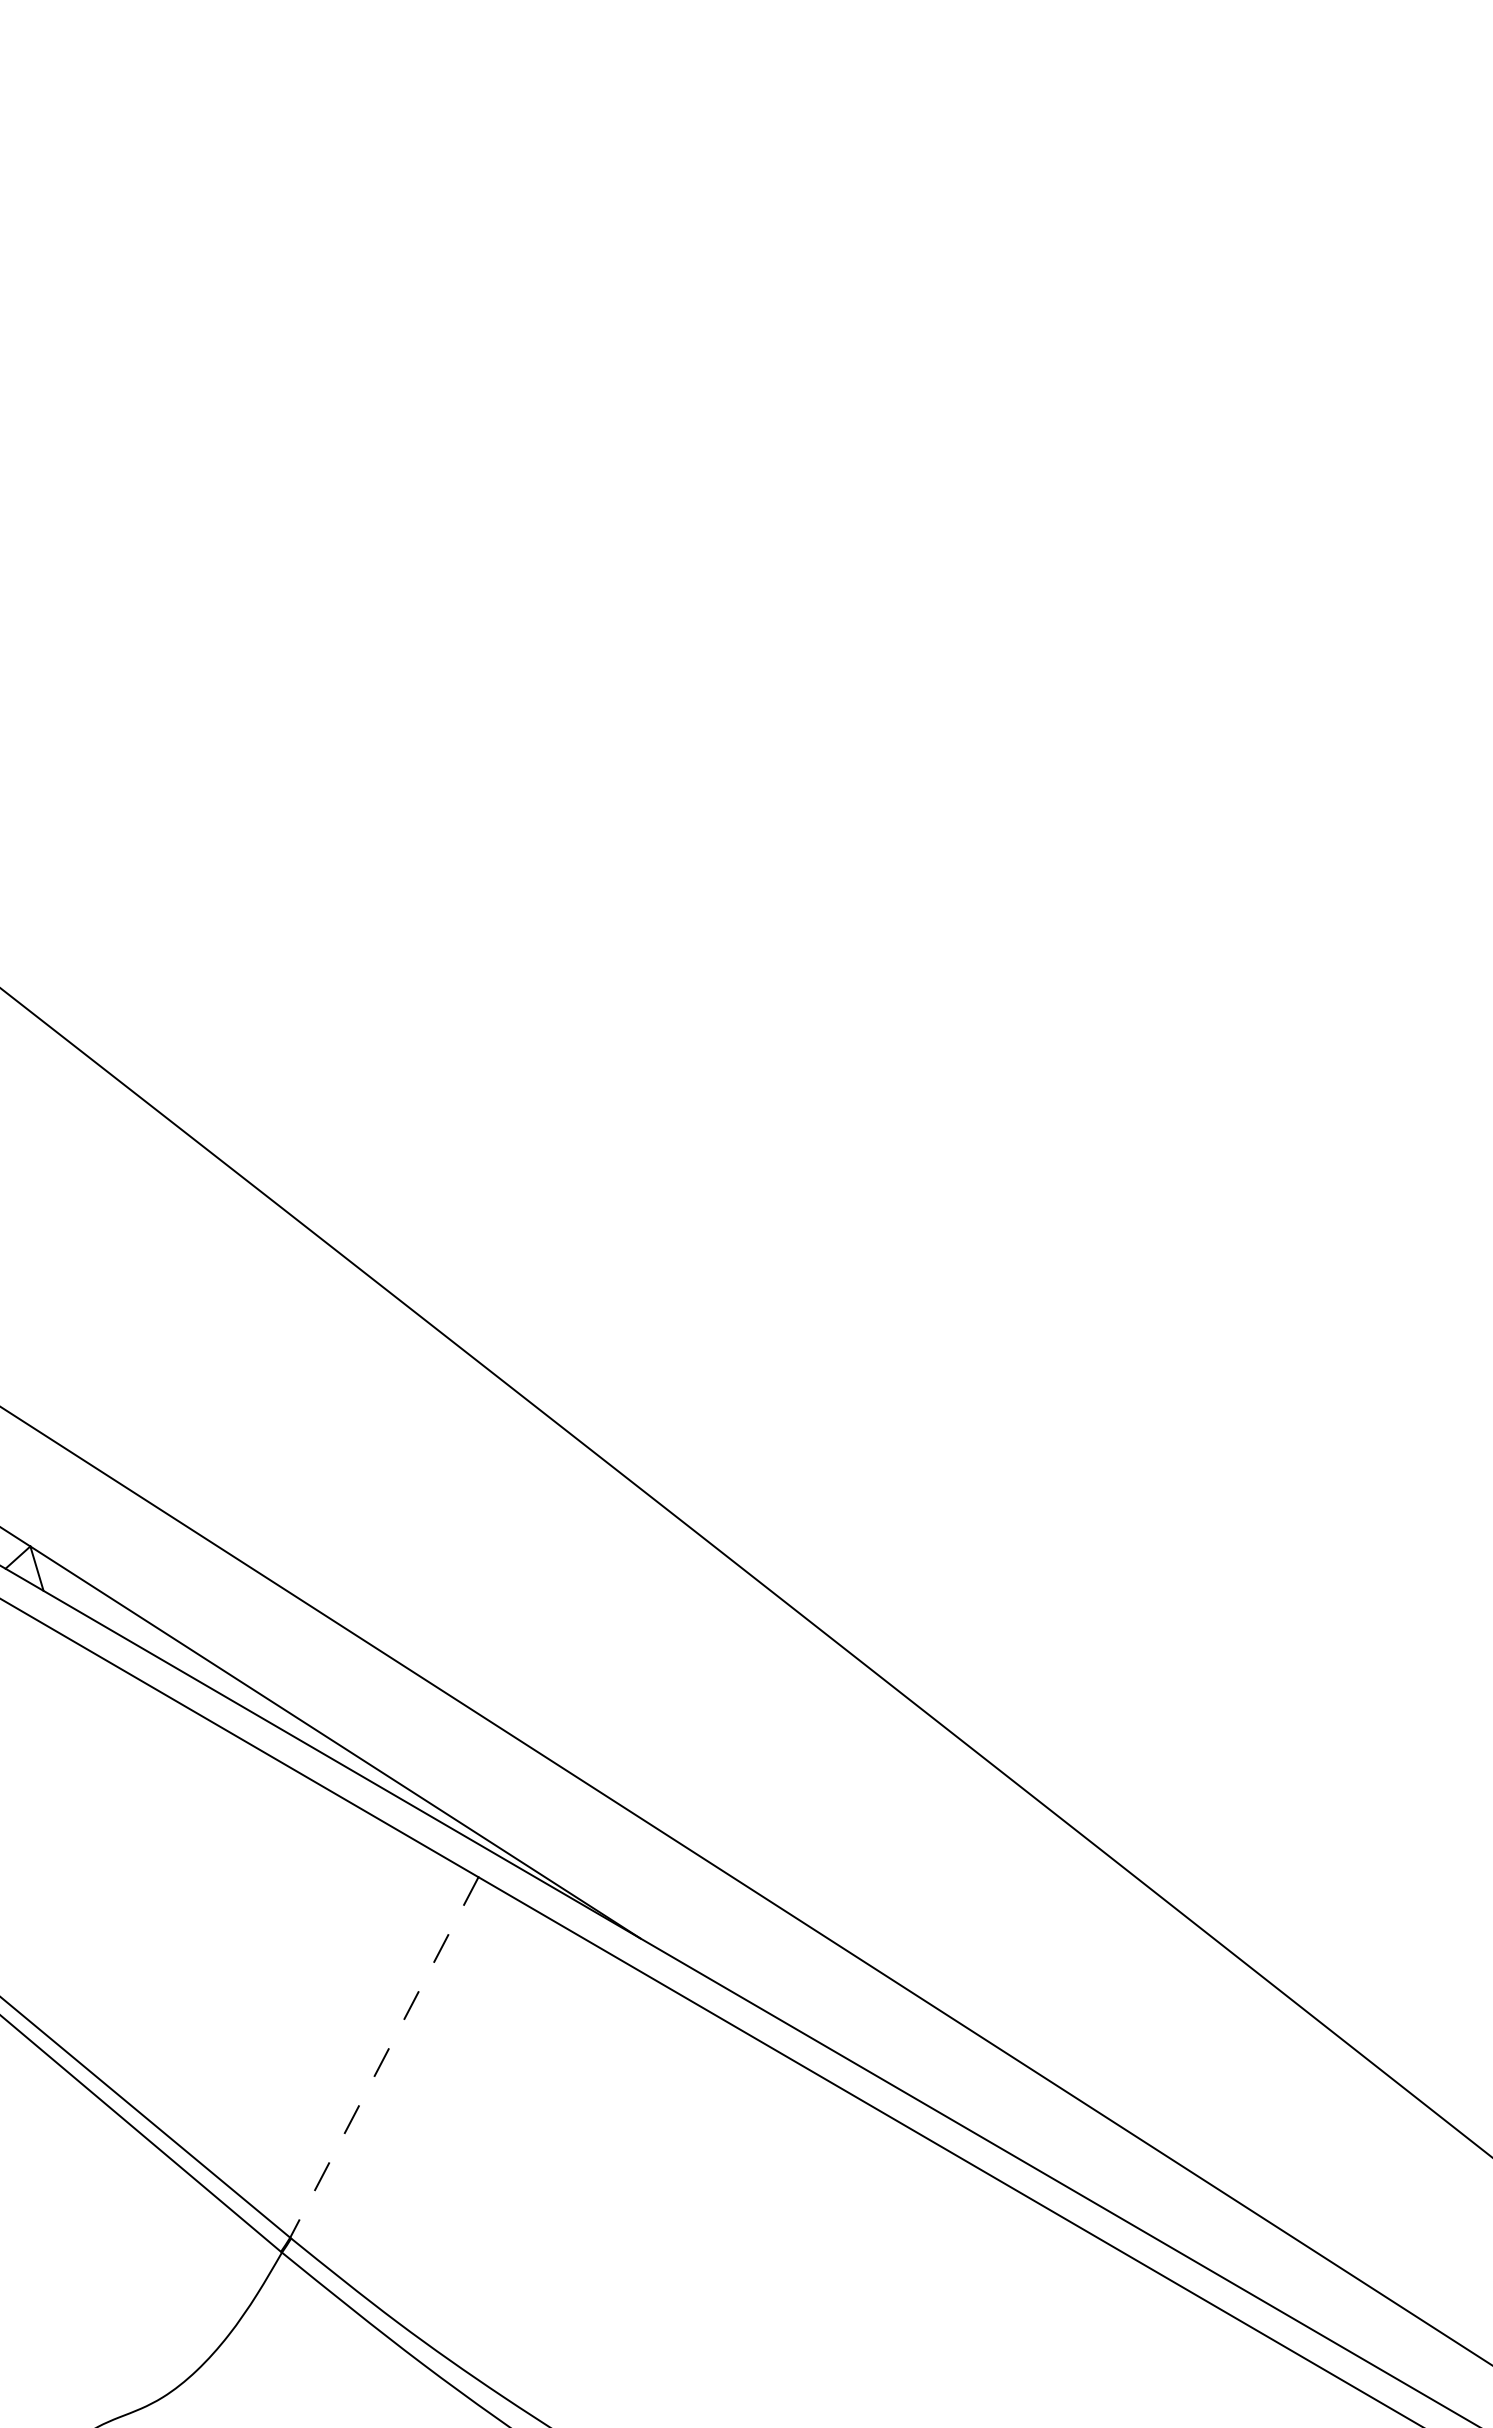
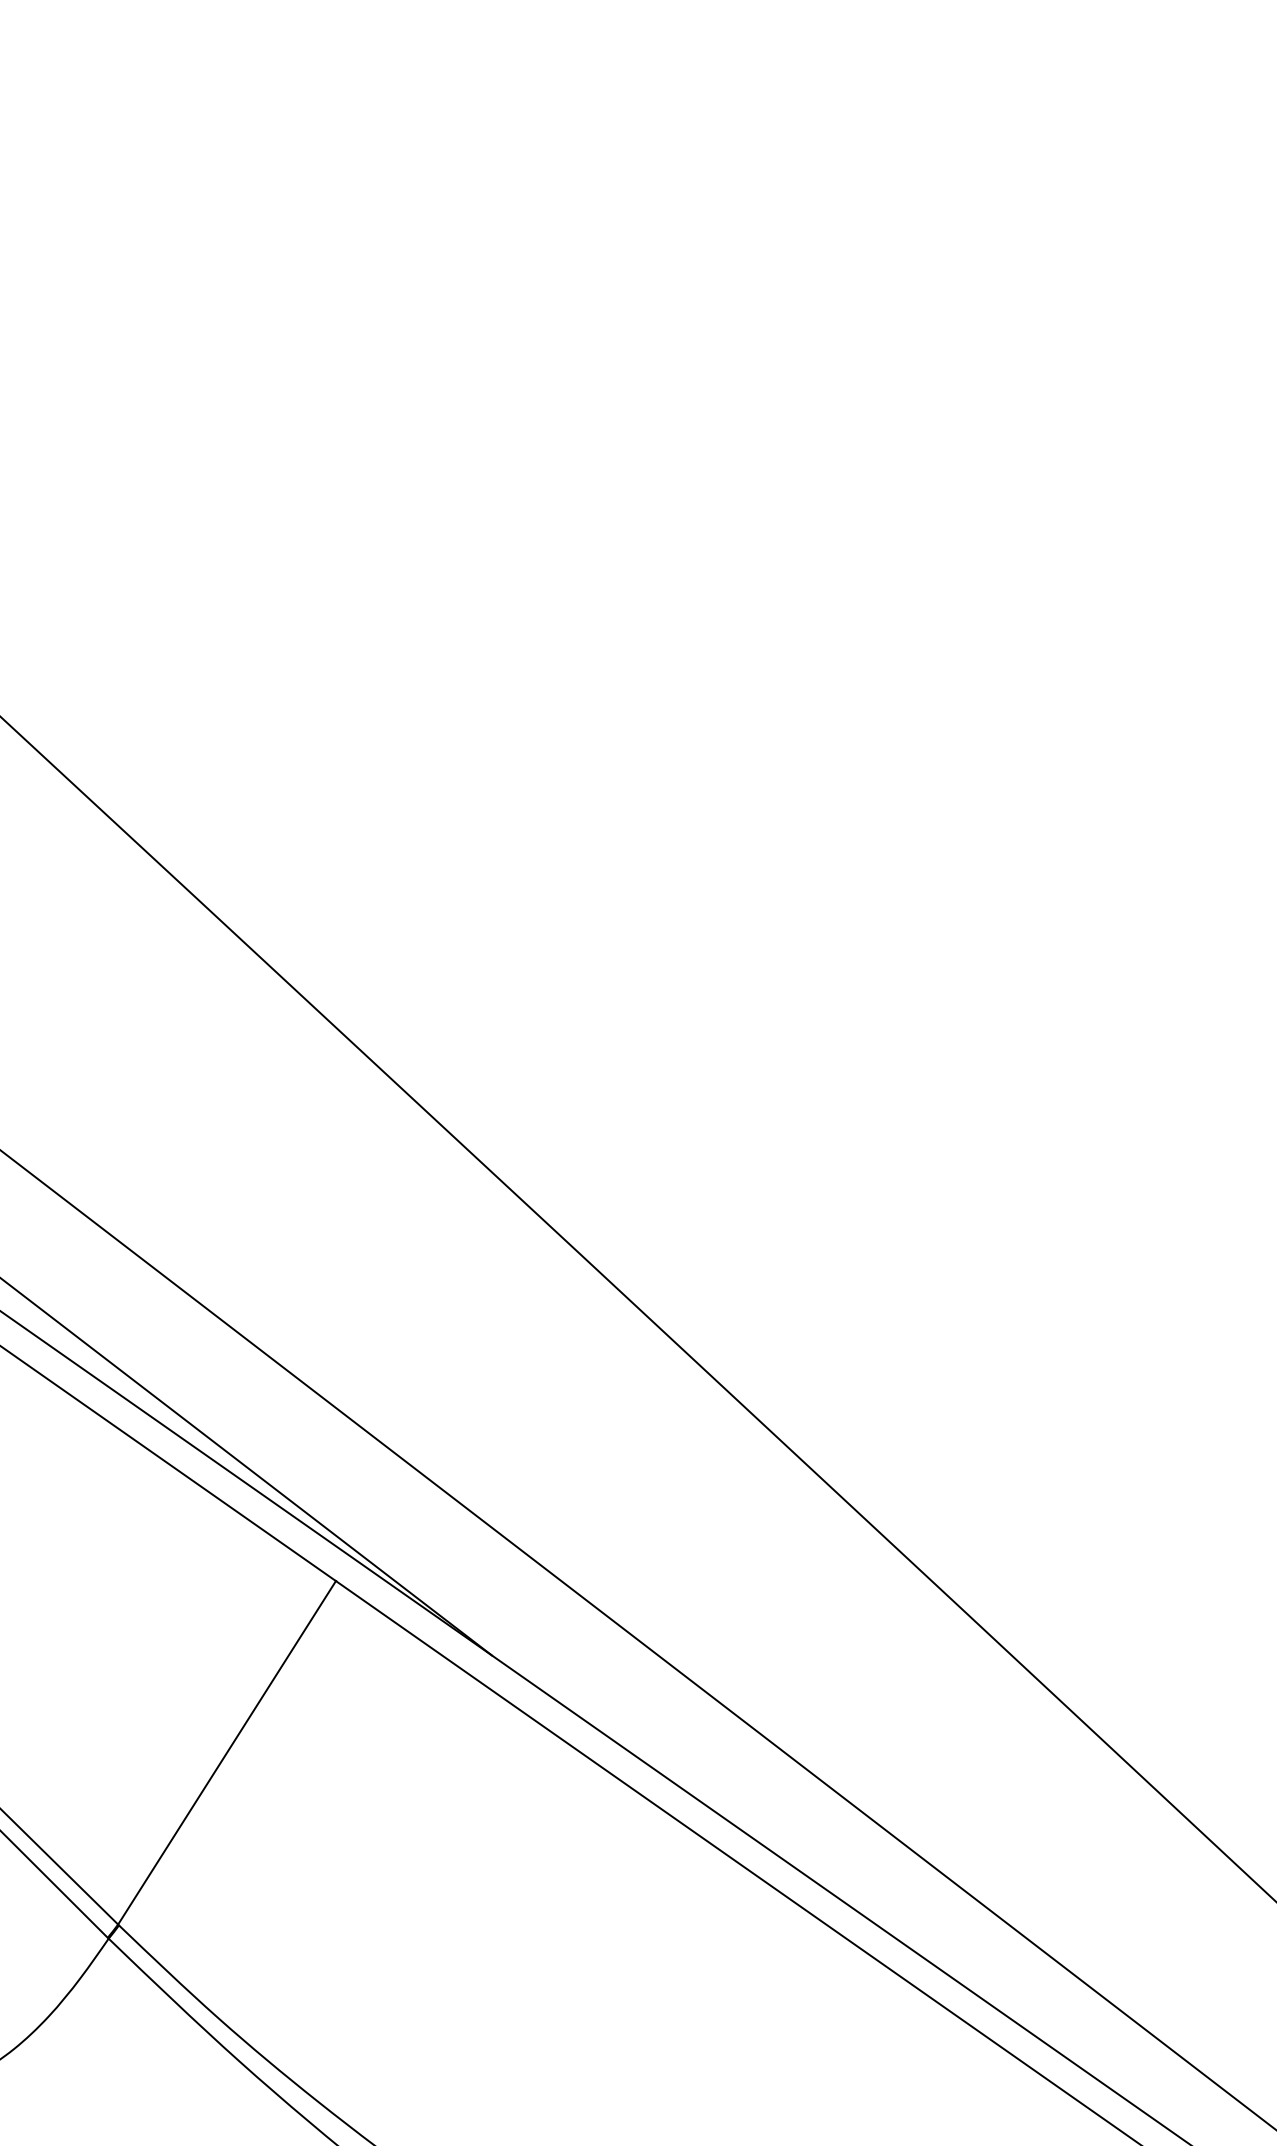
line: (384, 2057) -> (227, 1752), dashed -> solid

